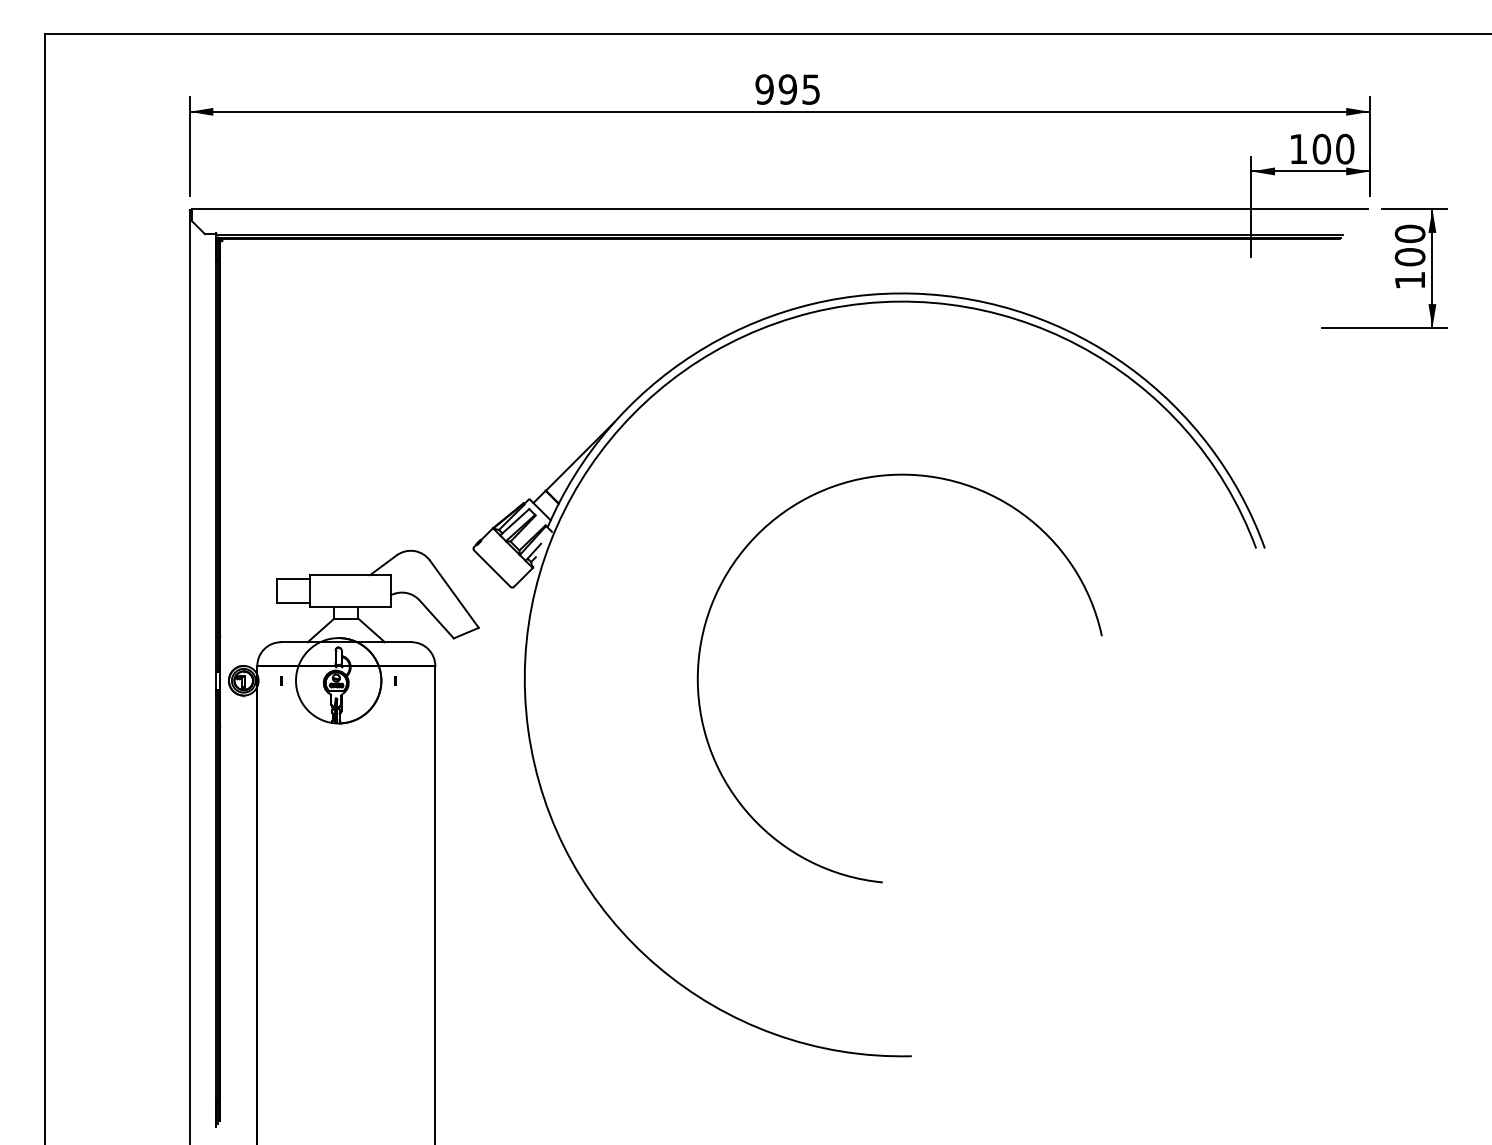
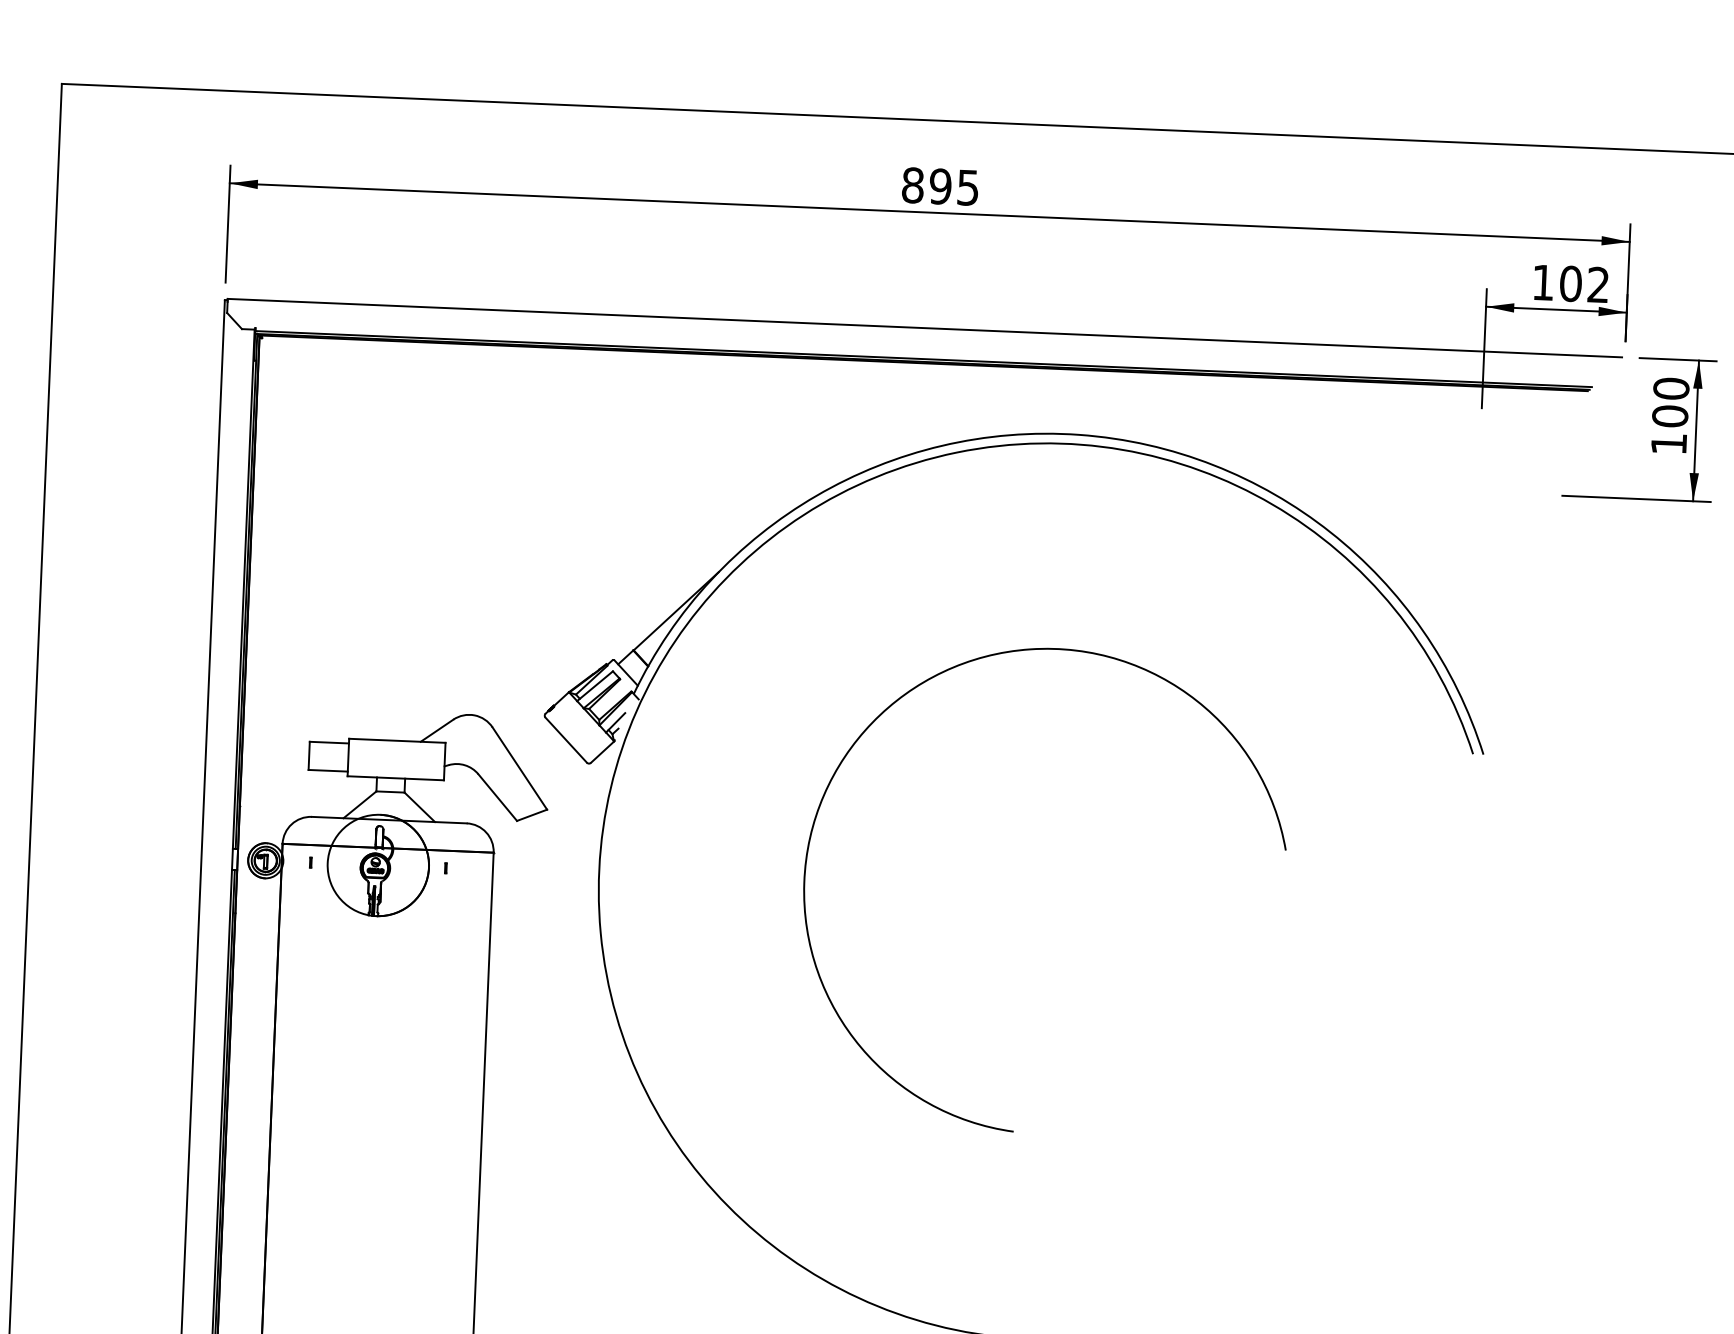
text: (764, 89) -> (912, 185), 995 -> 895
text: (1345, 148) -> (1598, 284), 100 -> 102

